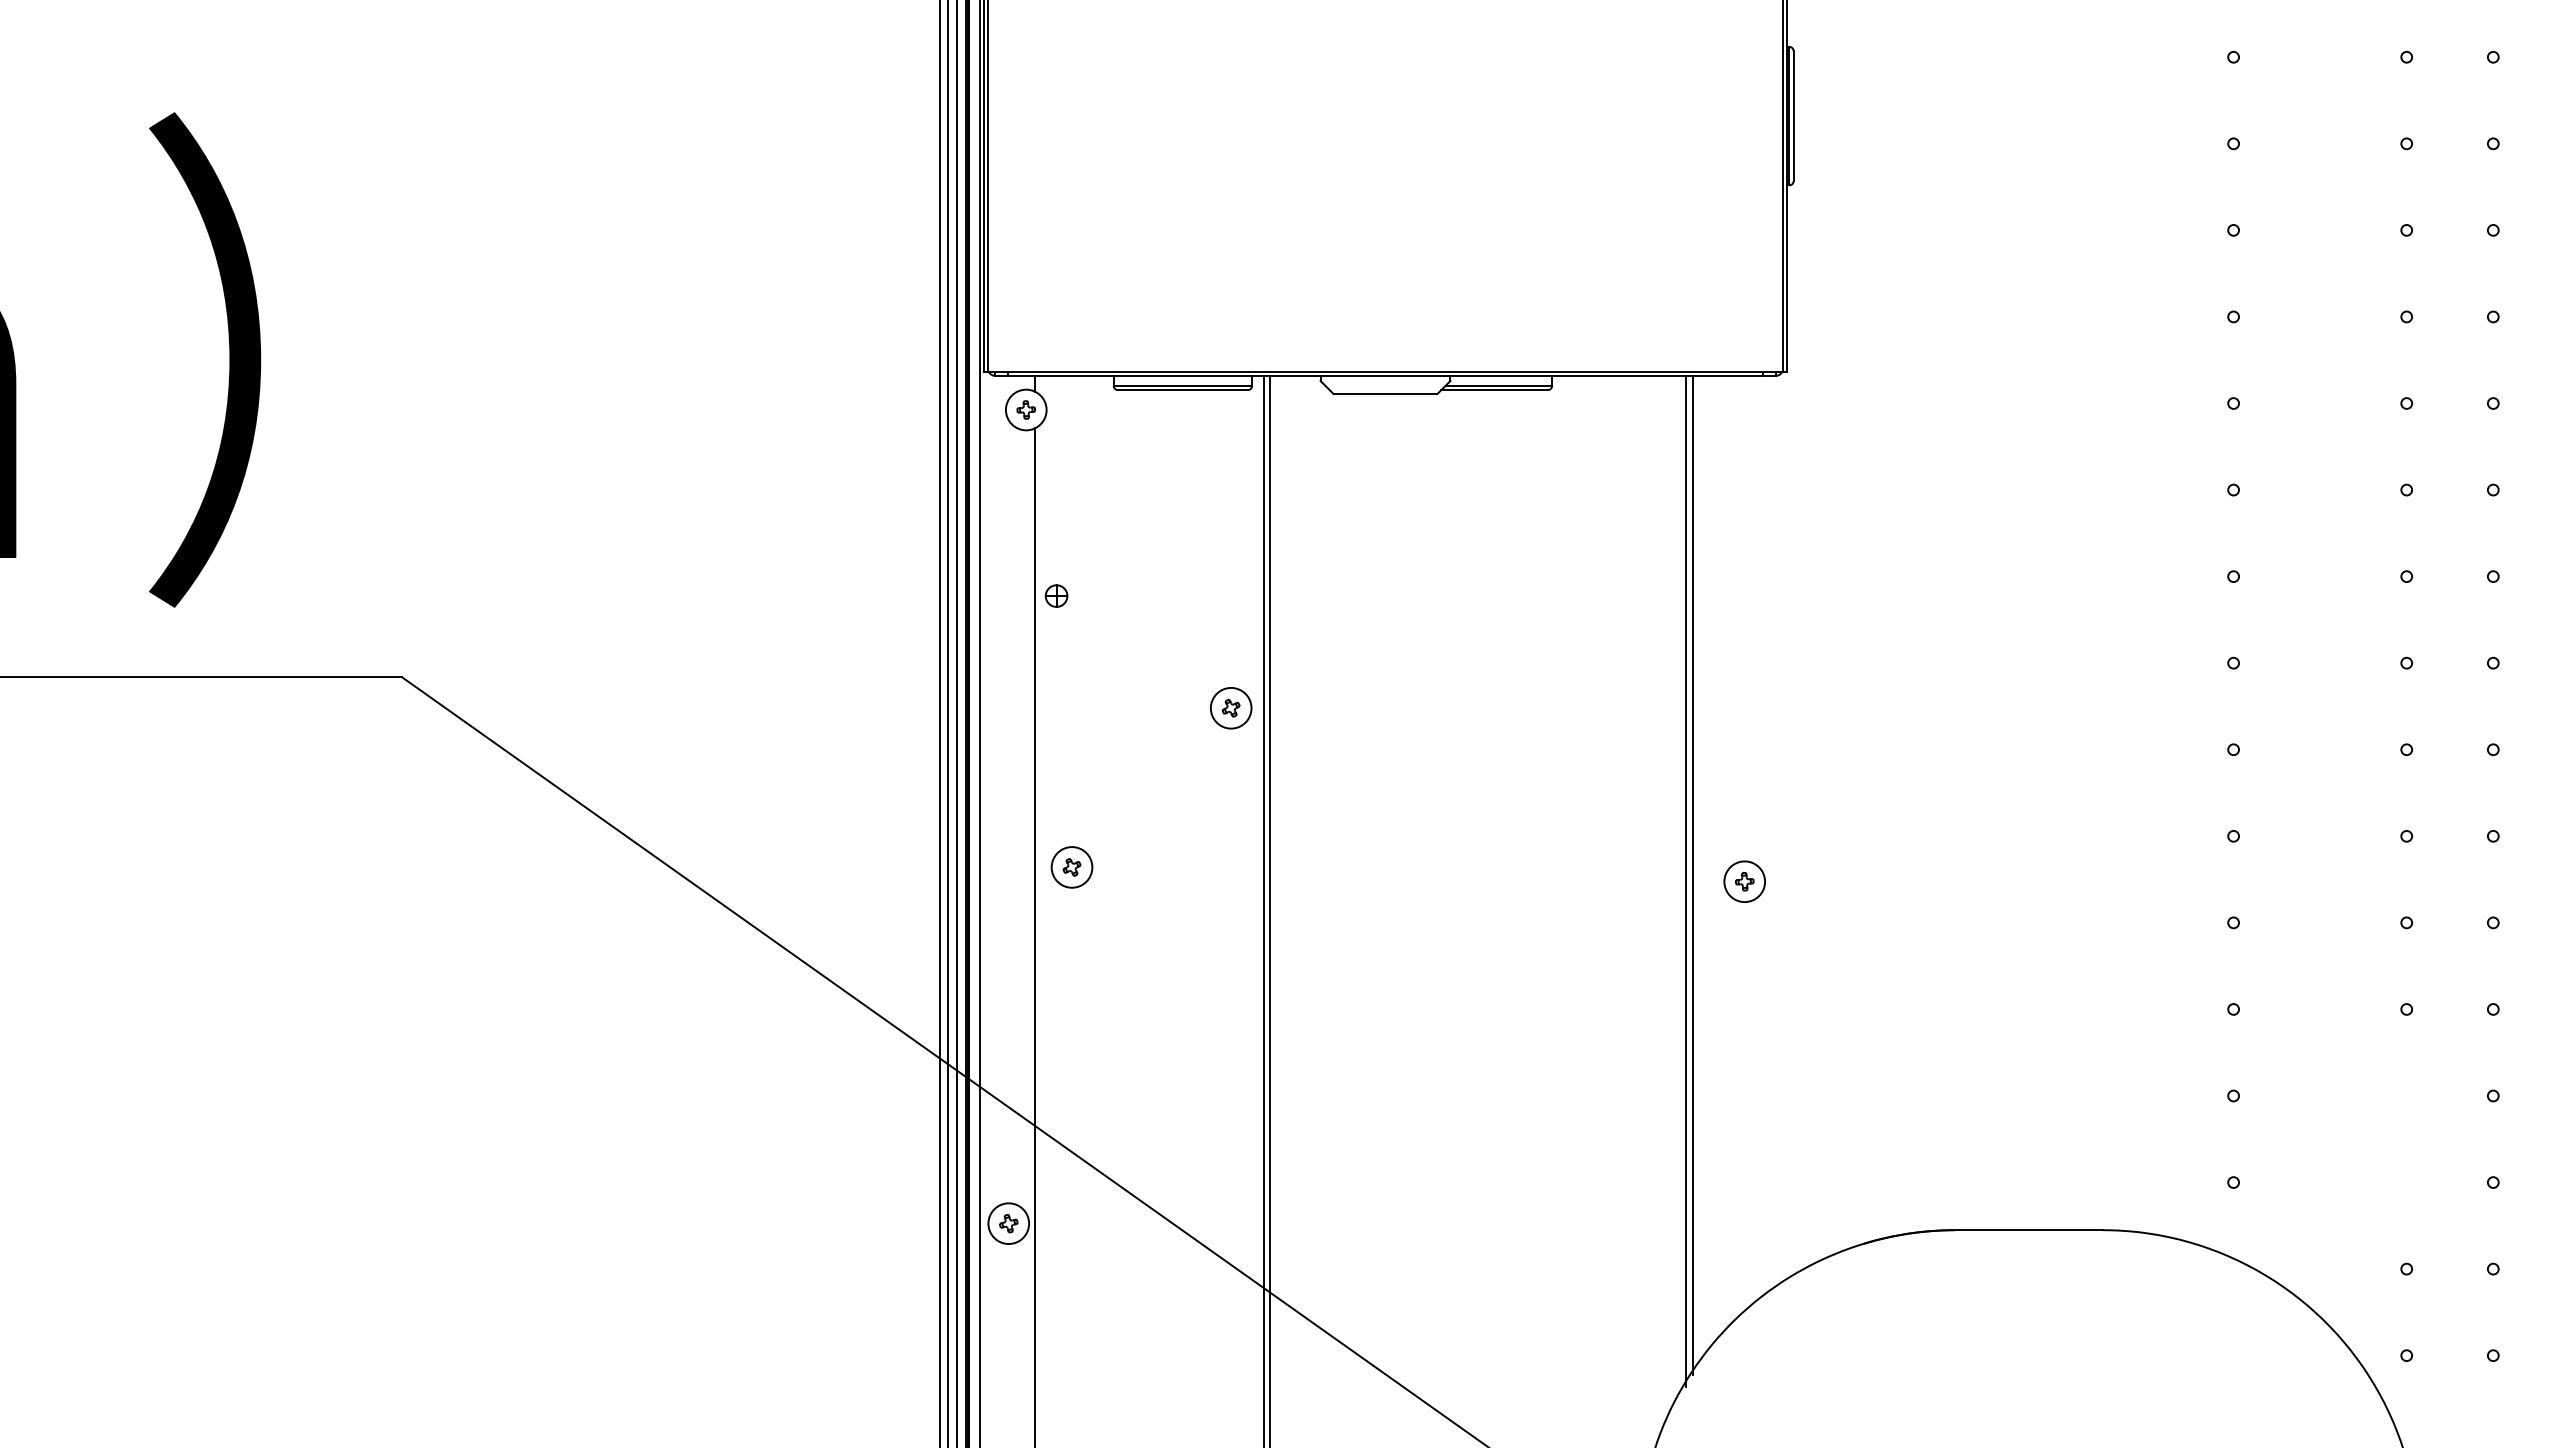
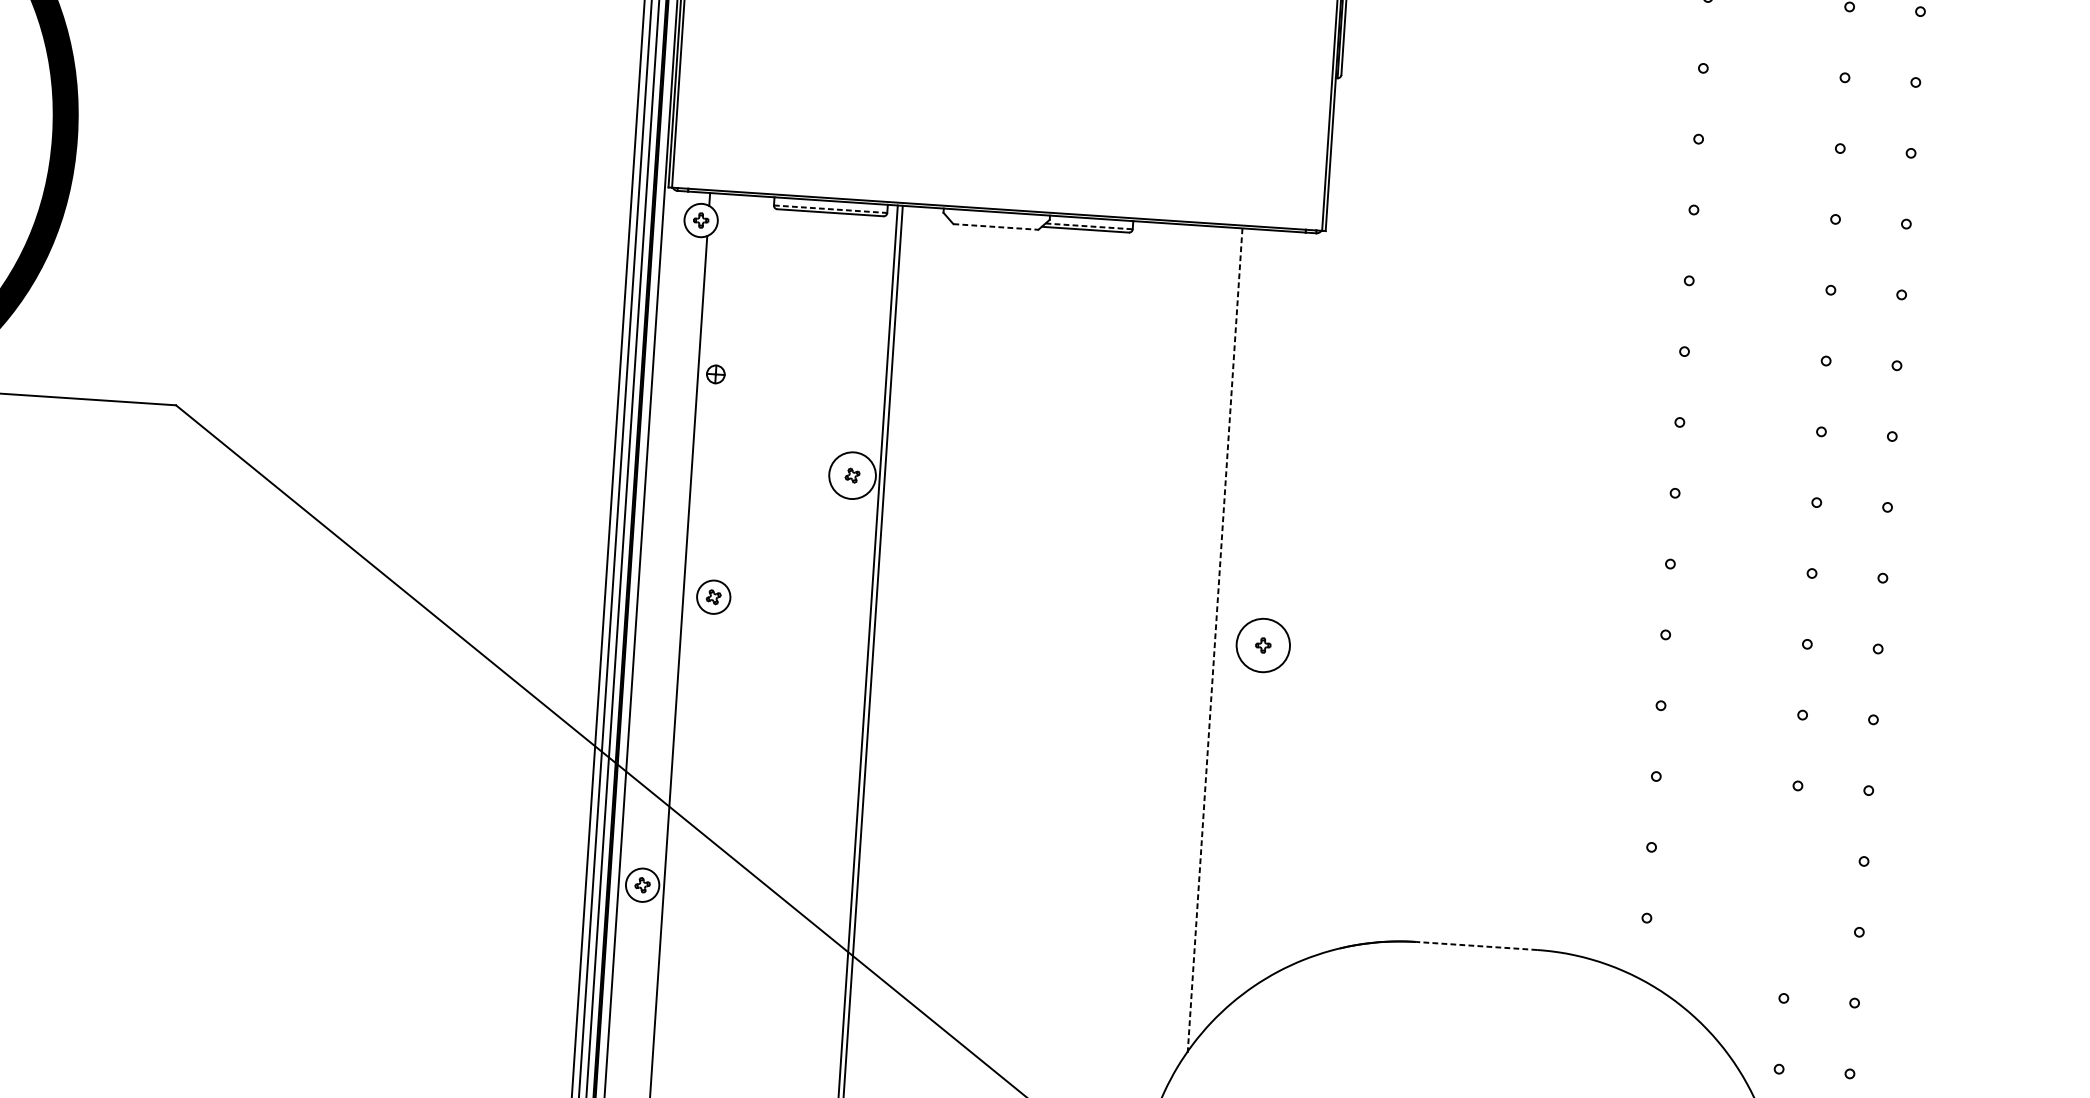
line: (1183, 385) -> (831, 209), solid -> dashed
line: (1499, 385) -> (1089, 226), solid -> dashed
line: (1385, 394) -> (995, 227), solid -> dashed
circle: (1230, 707) -> (852, 475), size x1.4
line: (1693, 874) -> (1221, 636), removed
line: (1685, 881) -> (1214, 642), solid -> dashed
circle: (1744, 881) -> (1263, 645), size x1.6
line: (2029, 1230) -> (1477, 946), solid -> dashed

